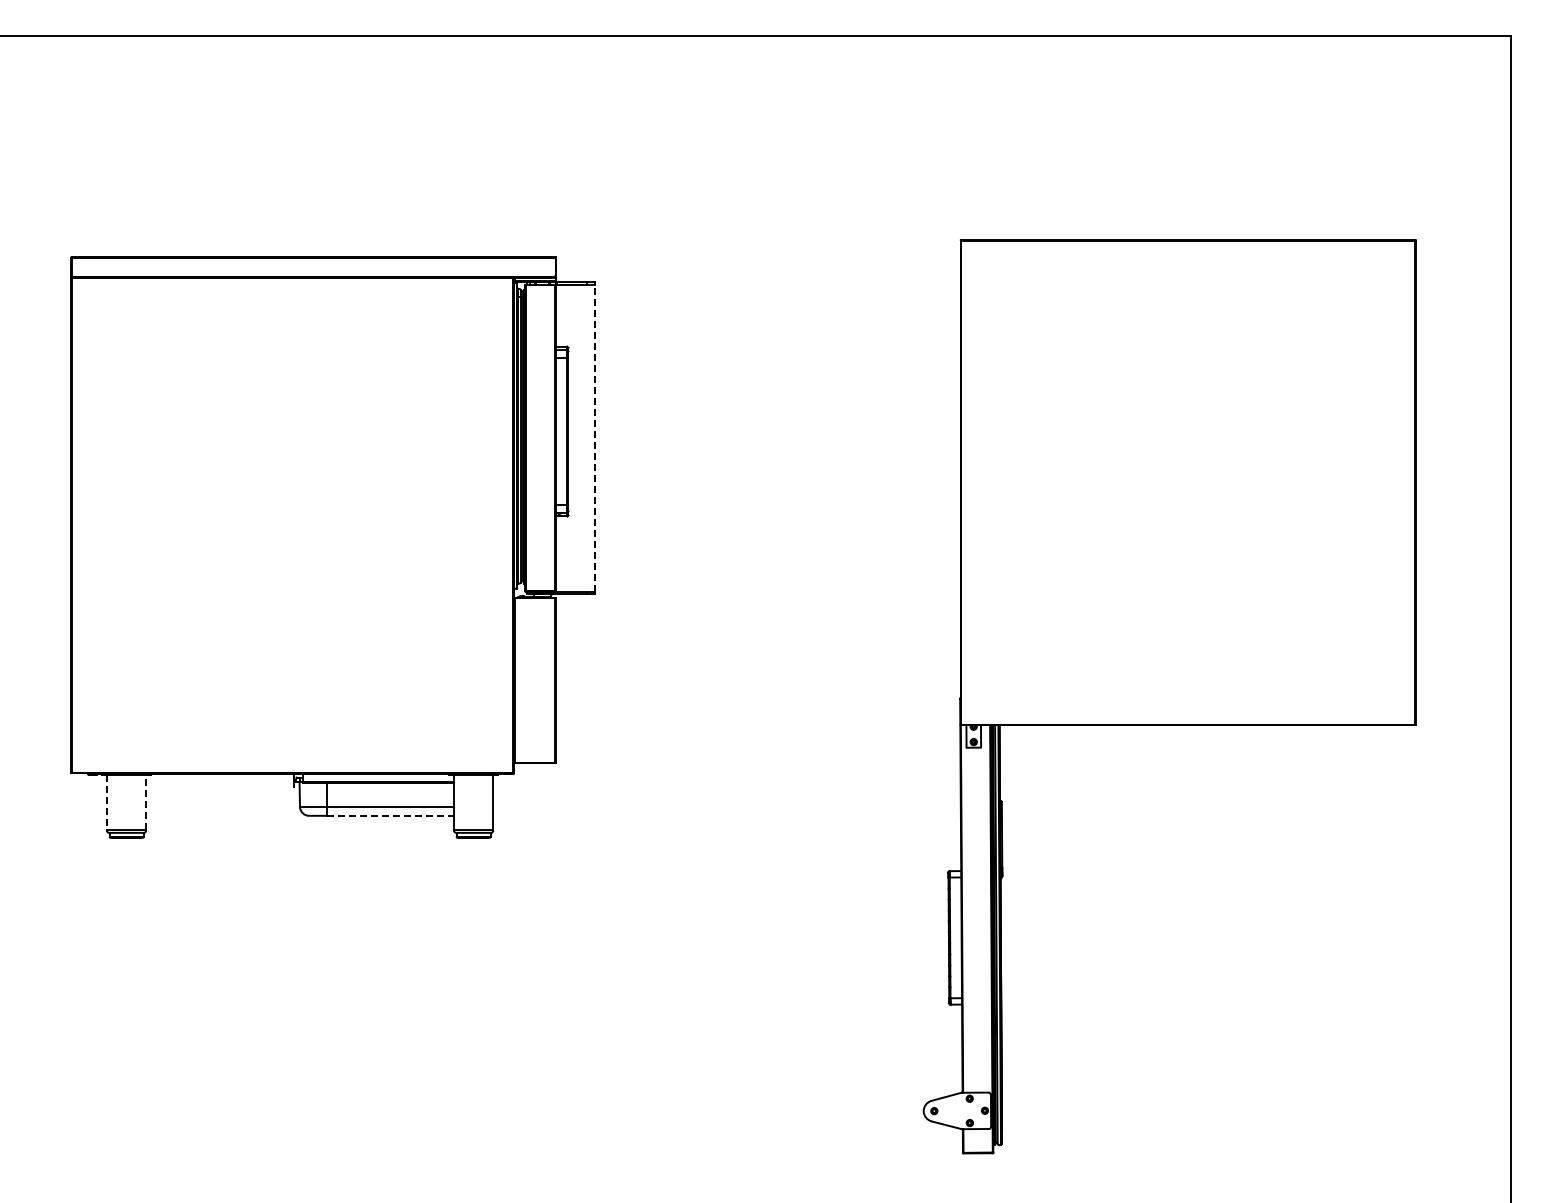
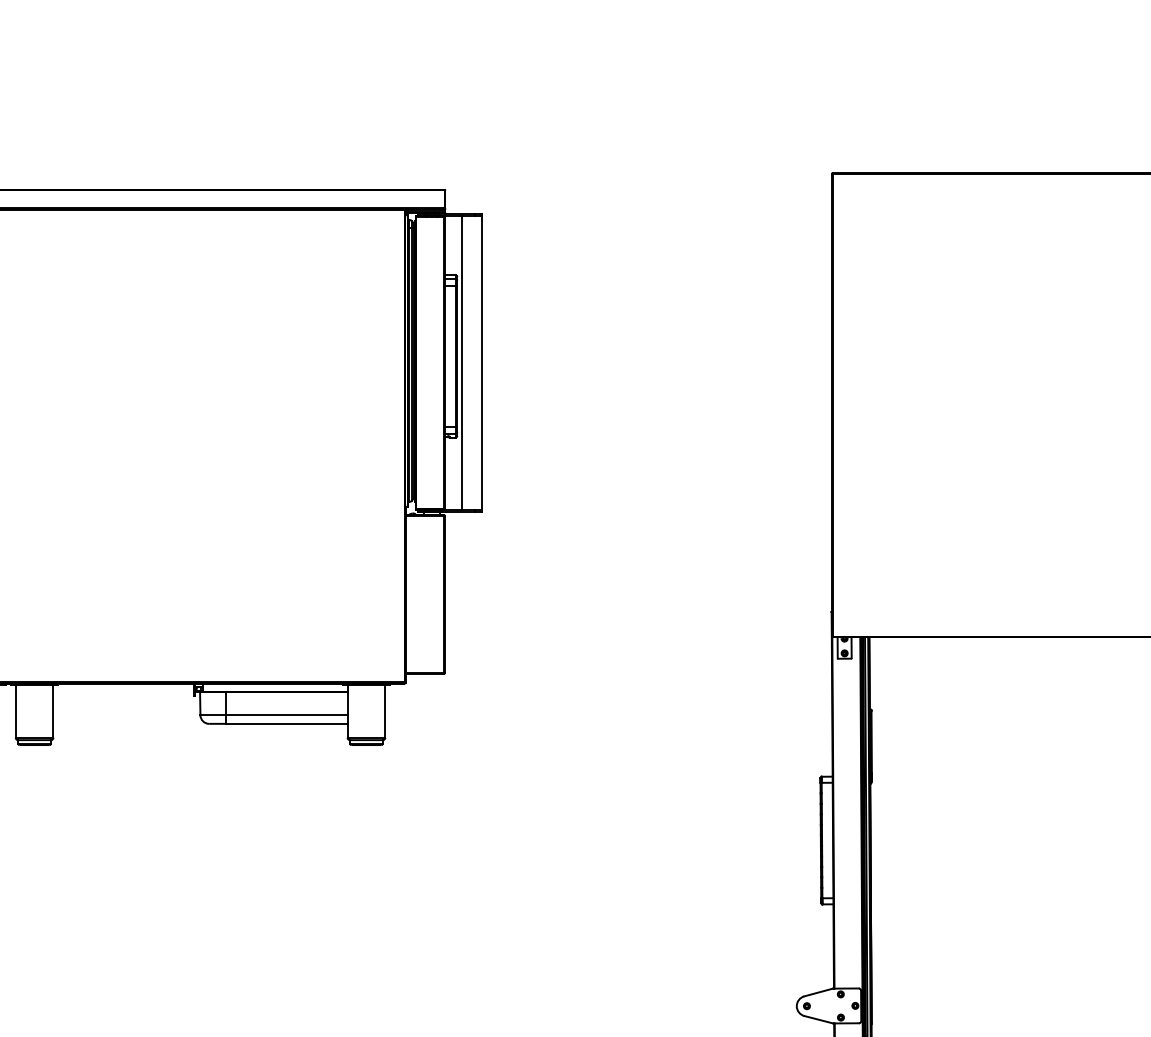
line: (573, 437) -> (461, 362), added
line: (594, 438) -> (482, 363), dashed -> solid
line: (106, 802) -> (15, 711), dashed -> solid
line: (146, 802) -> (53, 711), dashed -> solid
line: (390, 815) -> (286, 723), dashed -> solid

